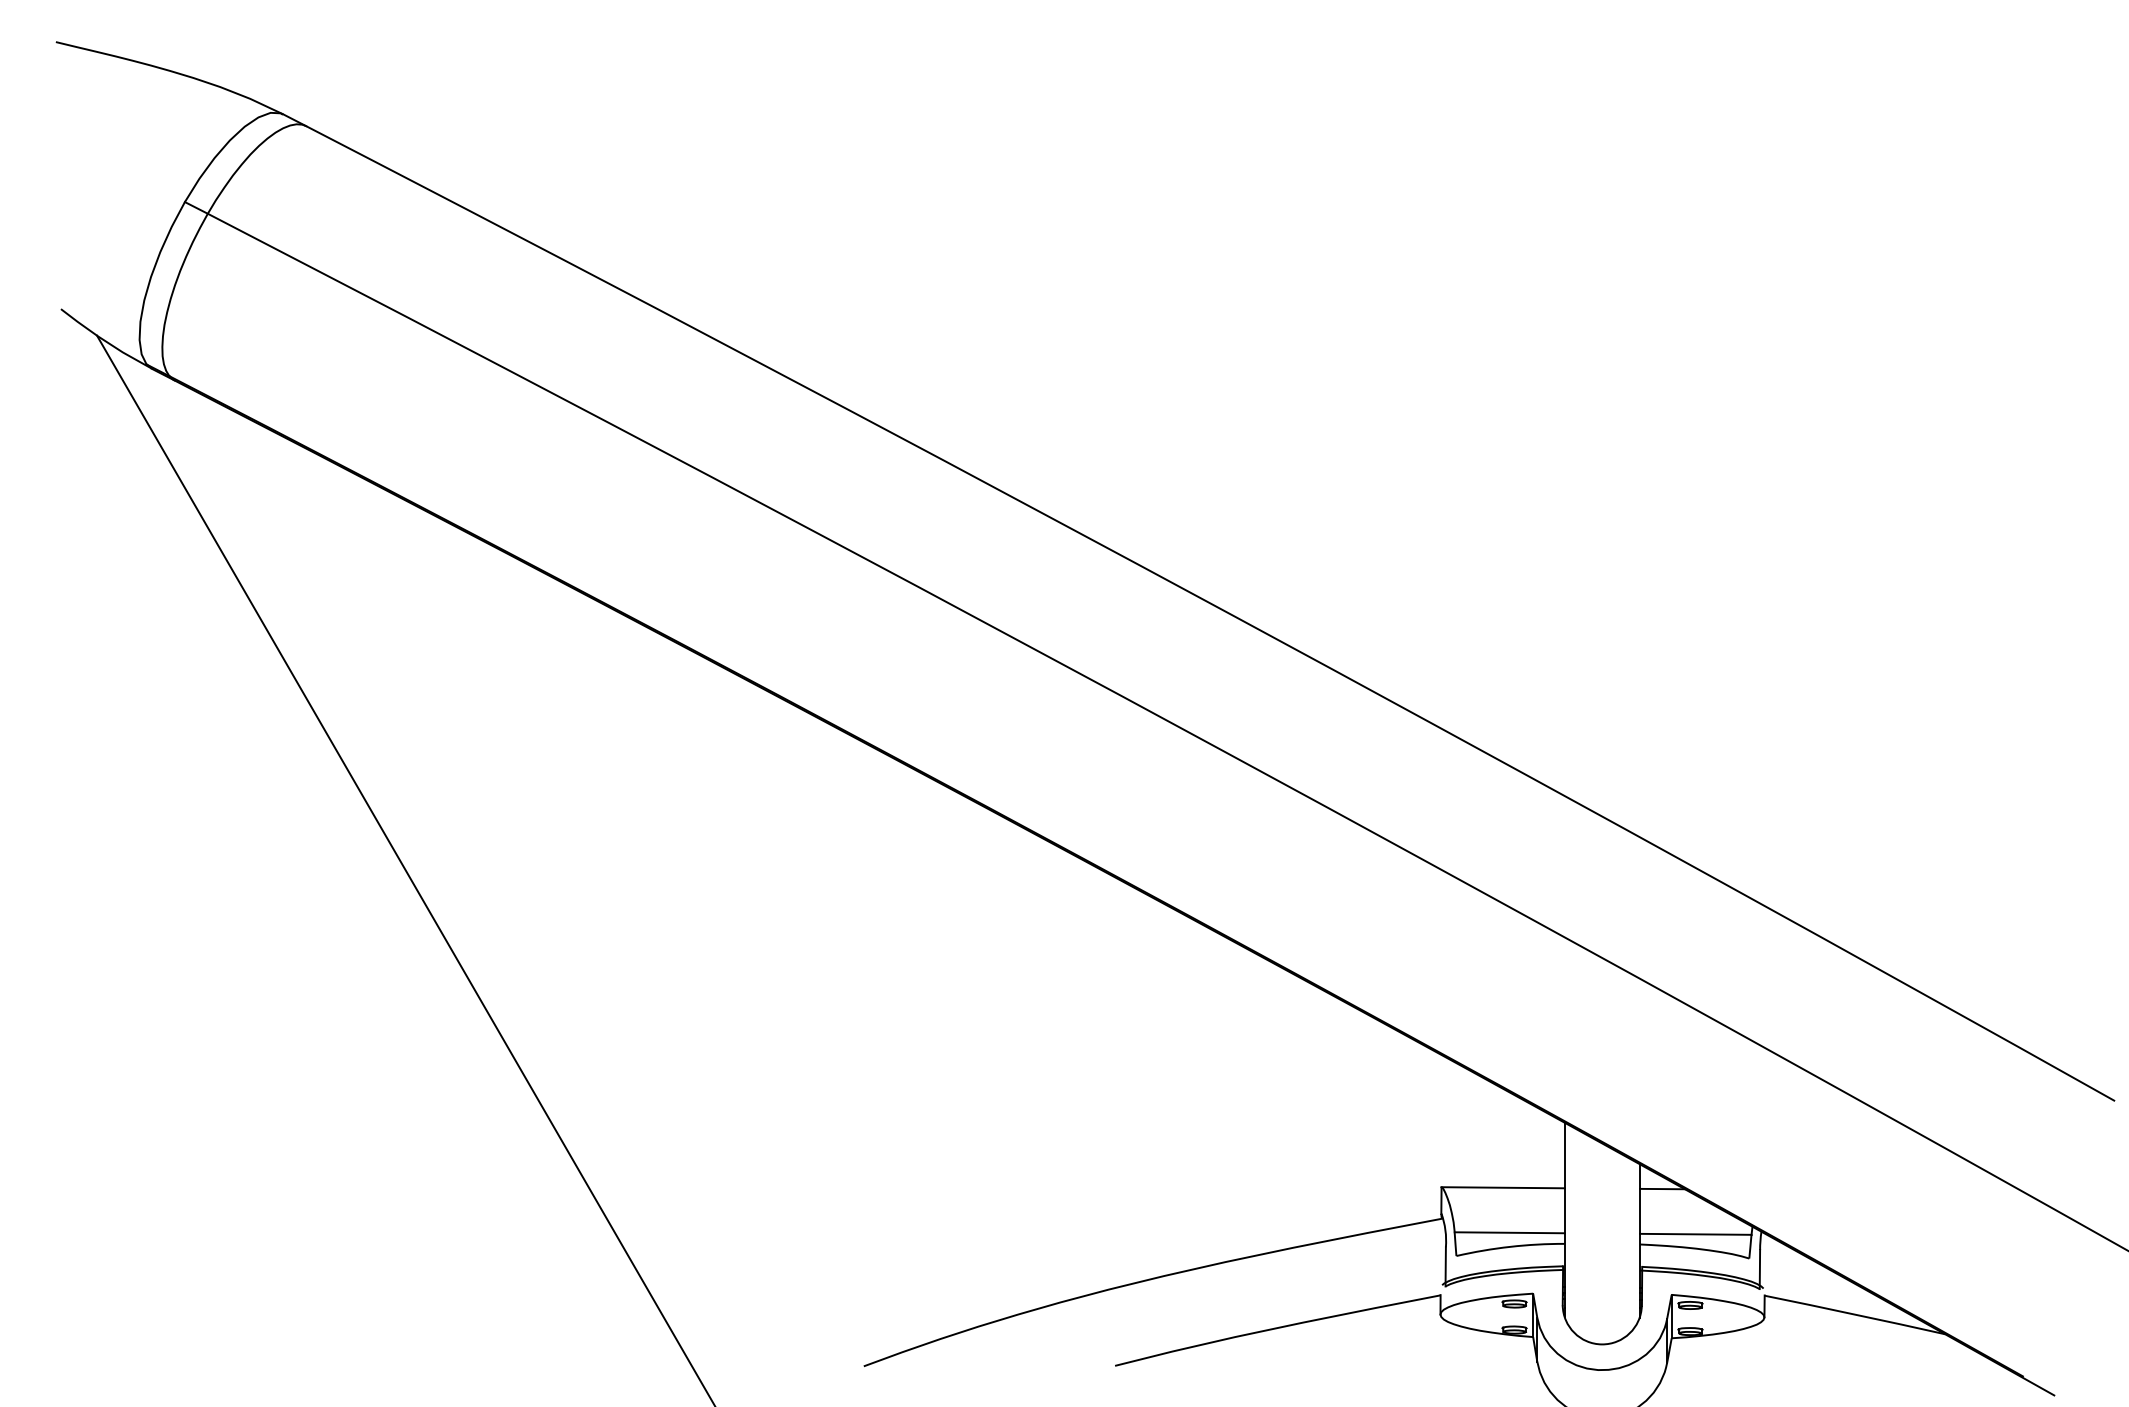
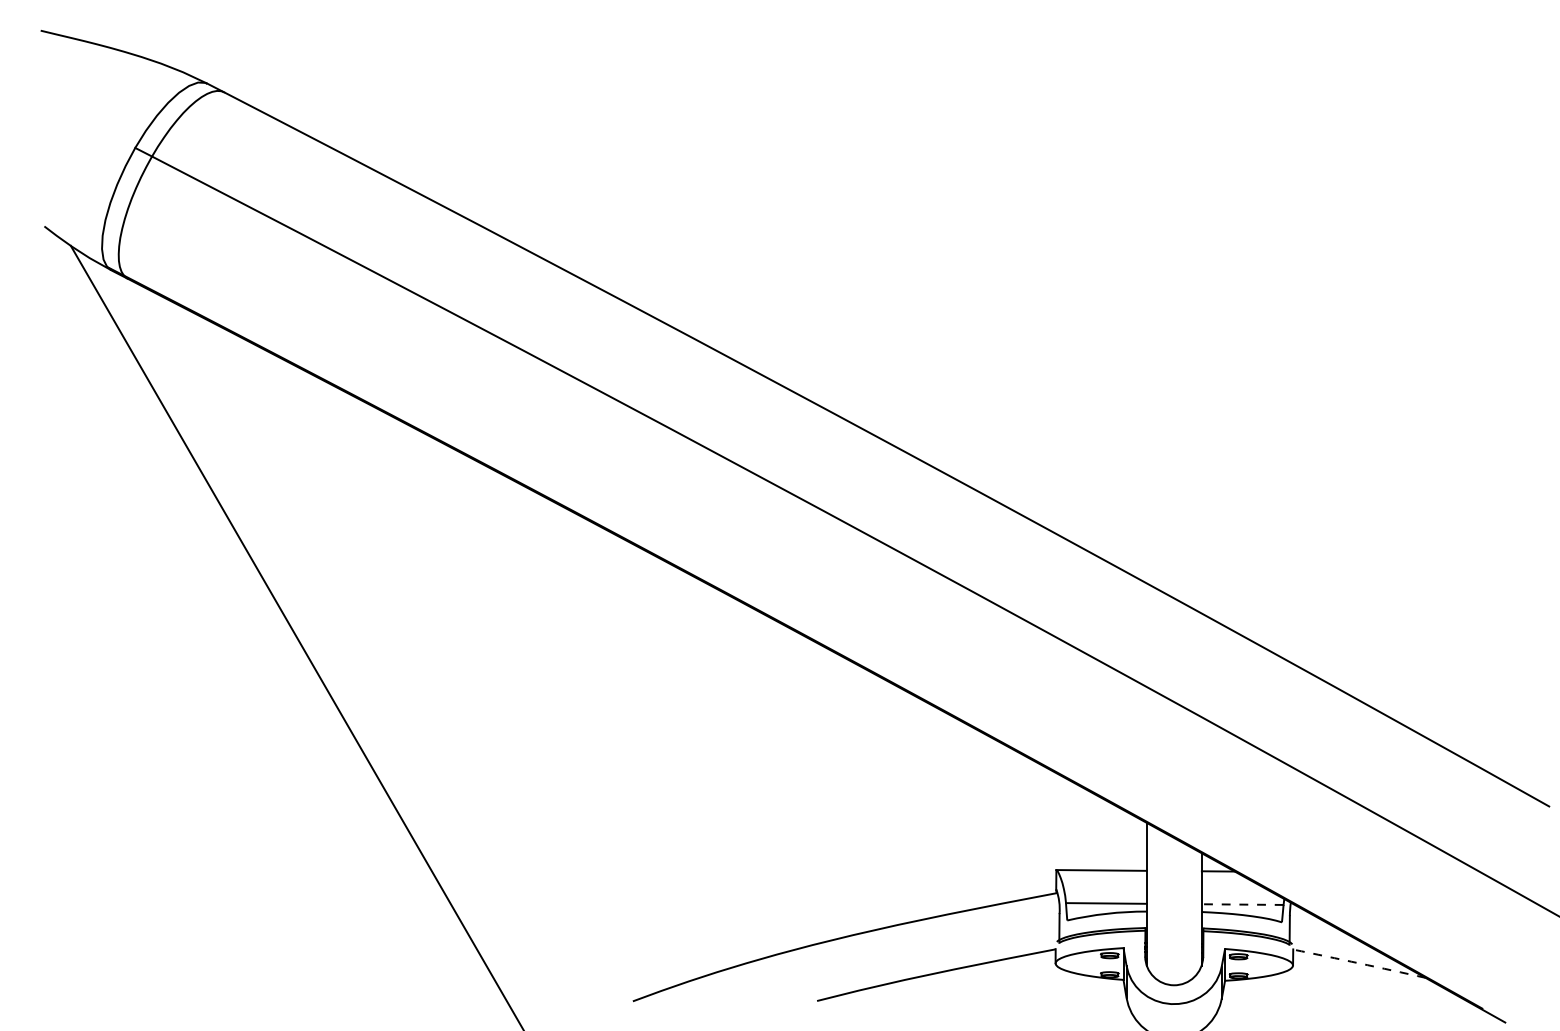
line: (1695, 1234) -> (1242, 904), solid -> dashed
arc: (1855, 1314) -> (1359, 963), solid -> dashed

